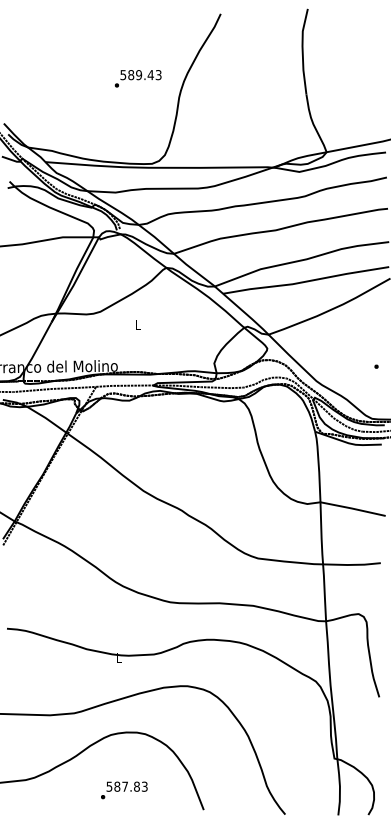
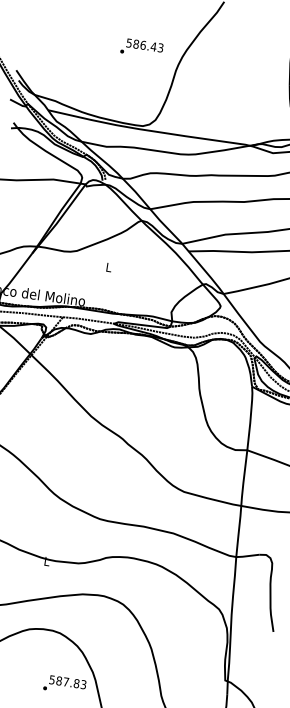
text: (139, 75) -> (143, 45), 589.43 -> 586.43
text: (124, 790) -> (65, 685), moved

